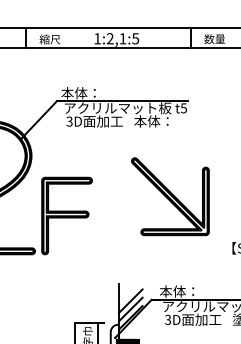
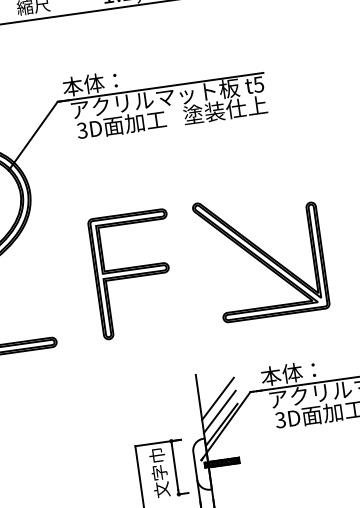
text: (160, 121) -> (224, 110), 本体： -> 塗装仕上
part: (170, 196) -> (261, 255), moved
part: (66, 215) -> (134, 273), moved

